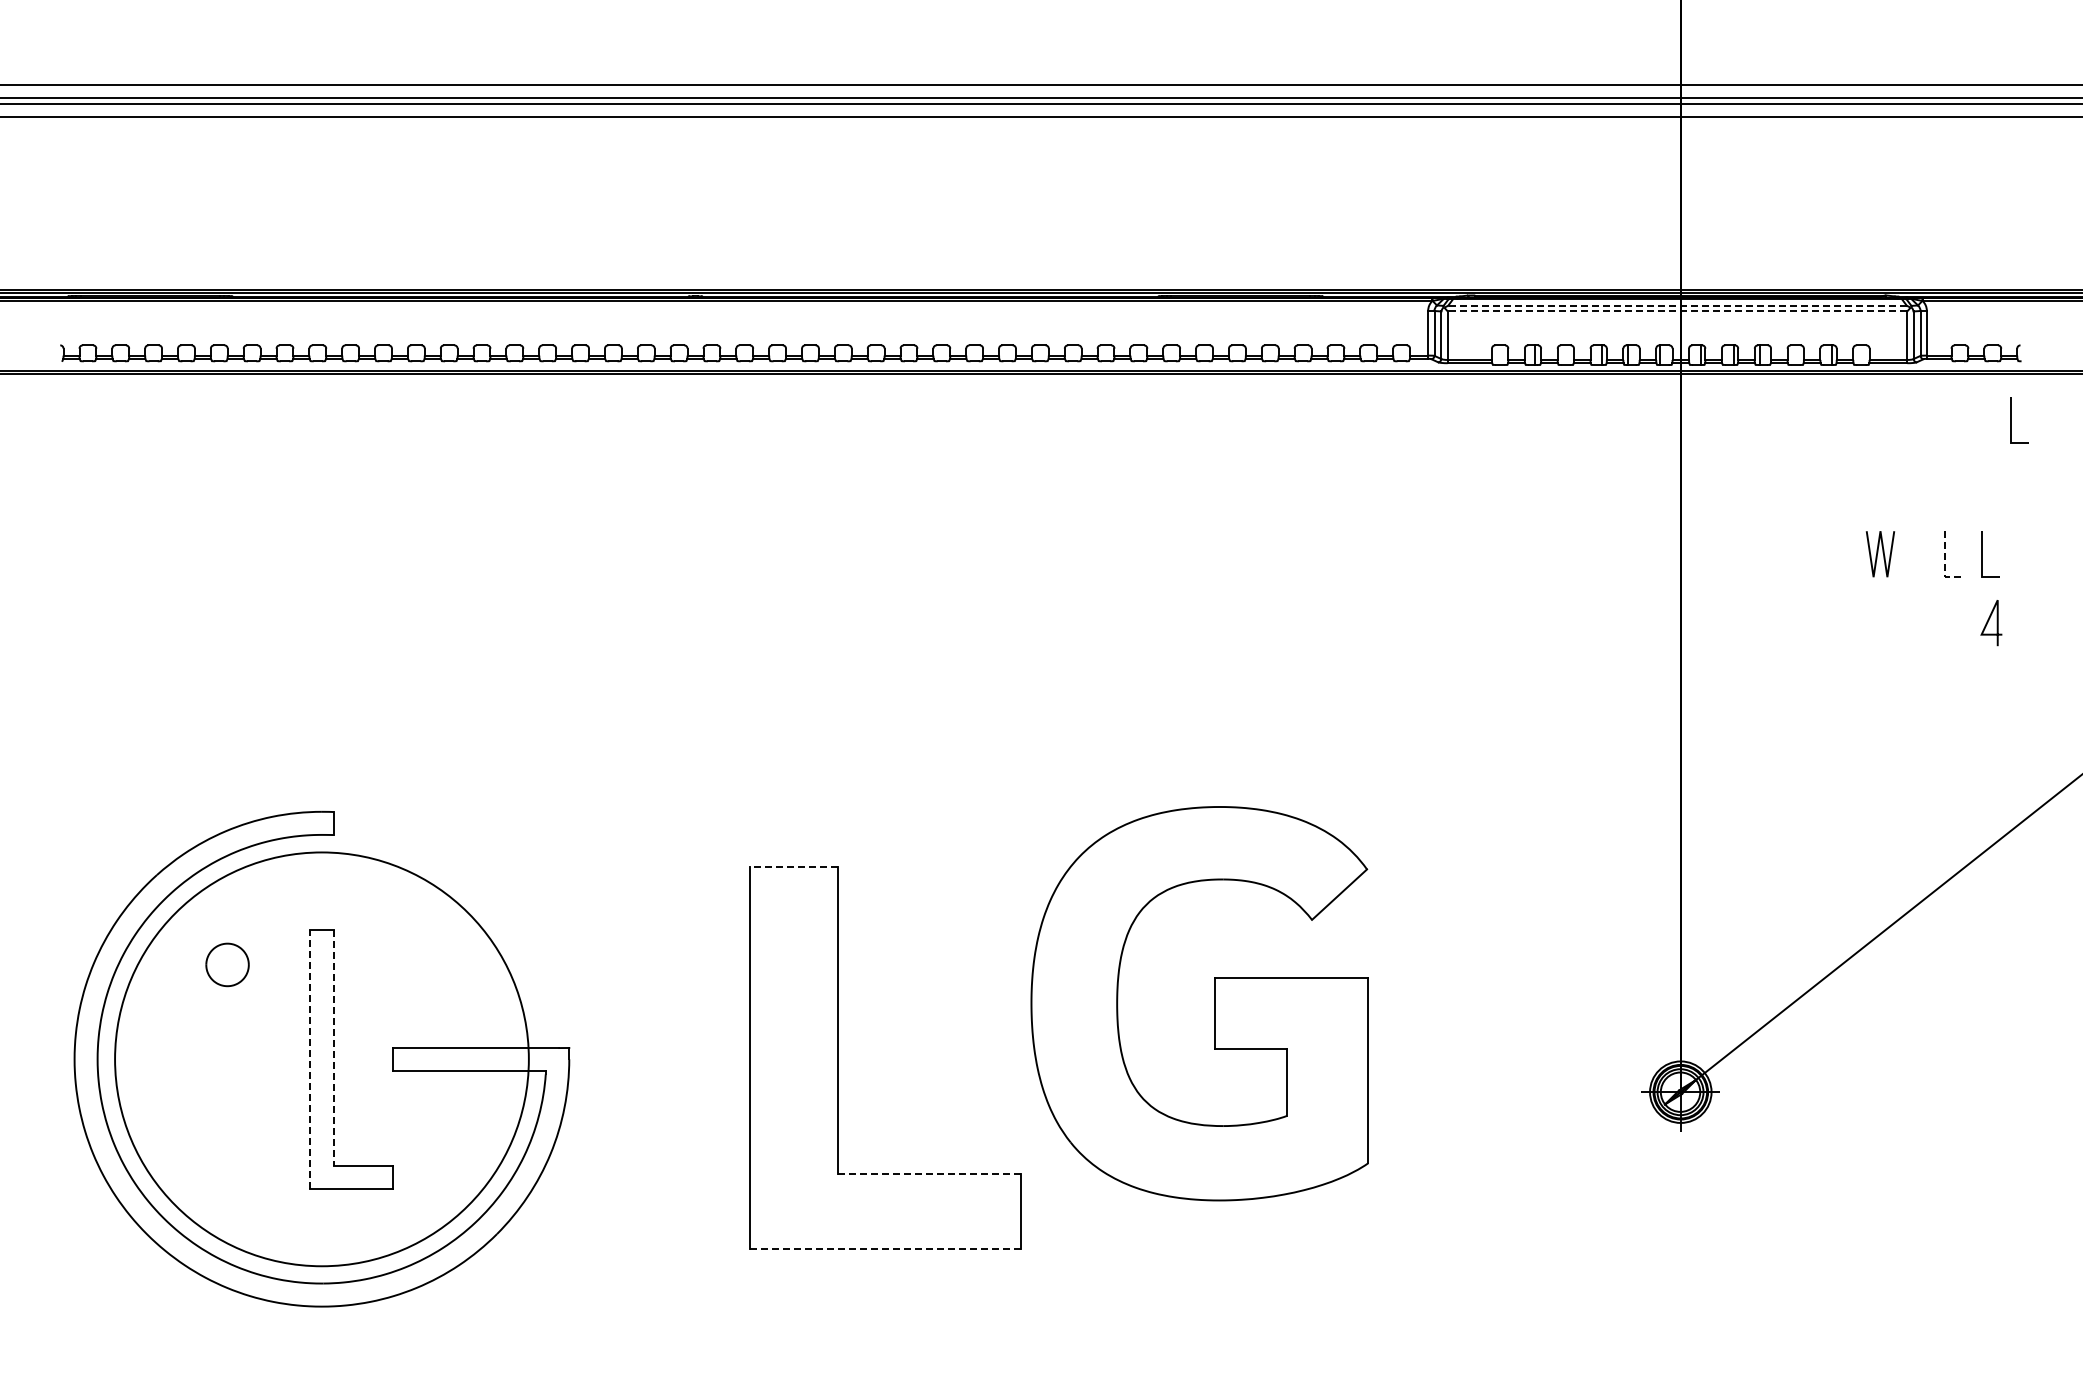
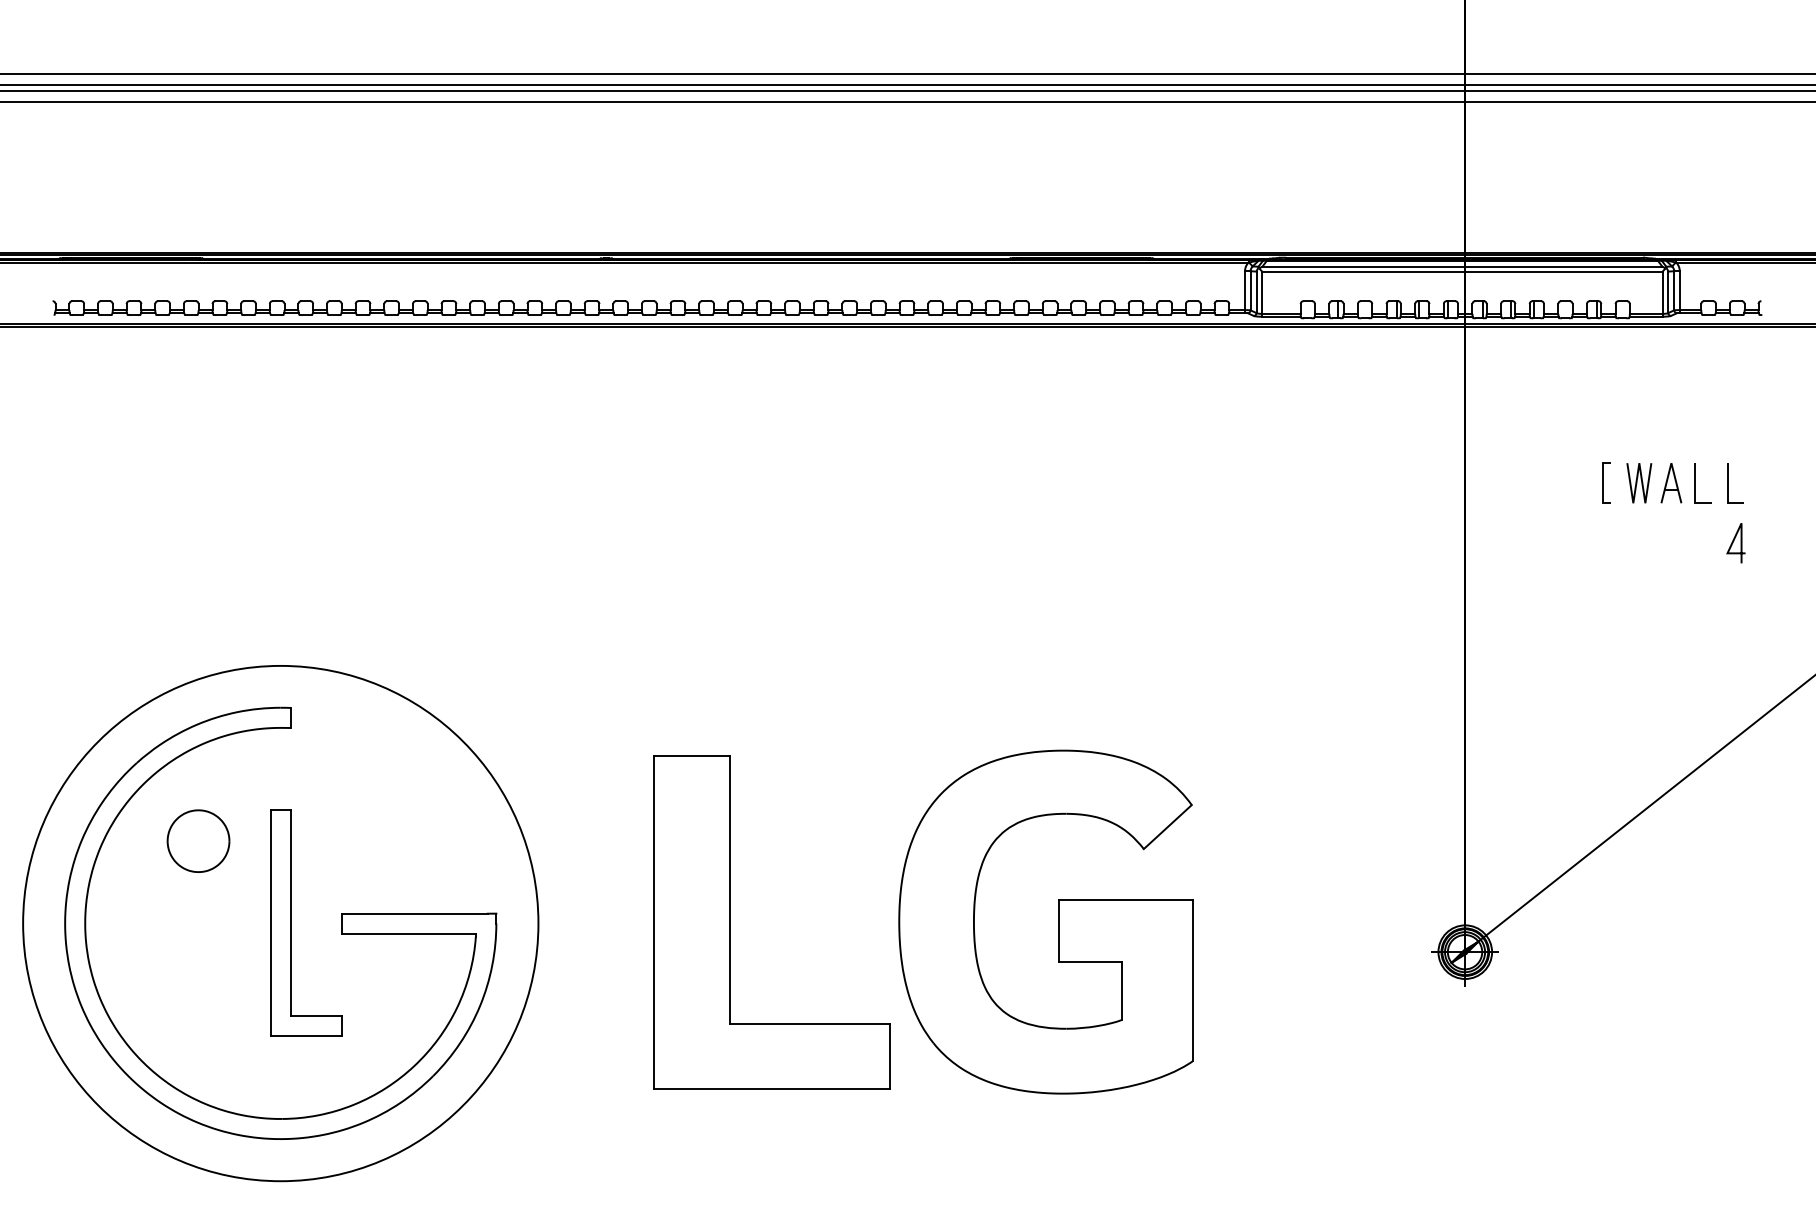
line: (1677, 305) -> (1462, 266), dashed -> solid
line: (1677, 311) -> (1462, 271), dashed -> solid
line: (2011, 420) -> (1753, 366), removed
line: (1839, 553) -> (1603, 482), added
part: (1917, 554) -> (1671, 483), added
line: (1944, 564) -> (1695, 492), dashed -> solid
line: (793, 866) -> (691, 755), dashed -> solid
part: (227, 964) -> (198, 840), size x1.67
part: (1214, 1003) -> (1058, 921), moved
line: (333, 1048) -> (290, 914), dashed -> solid
circle: (321, 1058) -> (280, 922), size x1.43
line: (310, 1059) -> (270, 923), dashed -> solid
line: (928, 1174) -> (809, 1023), dashed -> solid
line: (885, 1248) -> (772, 1088), dashed -> solid

